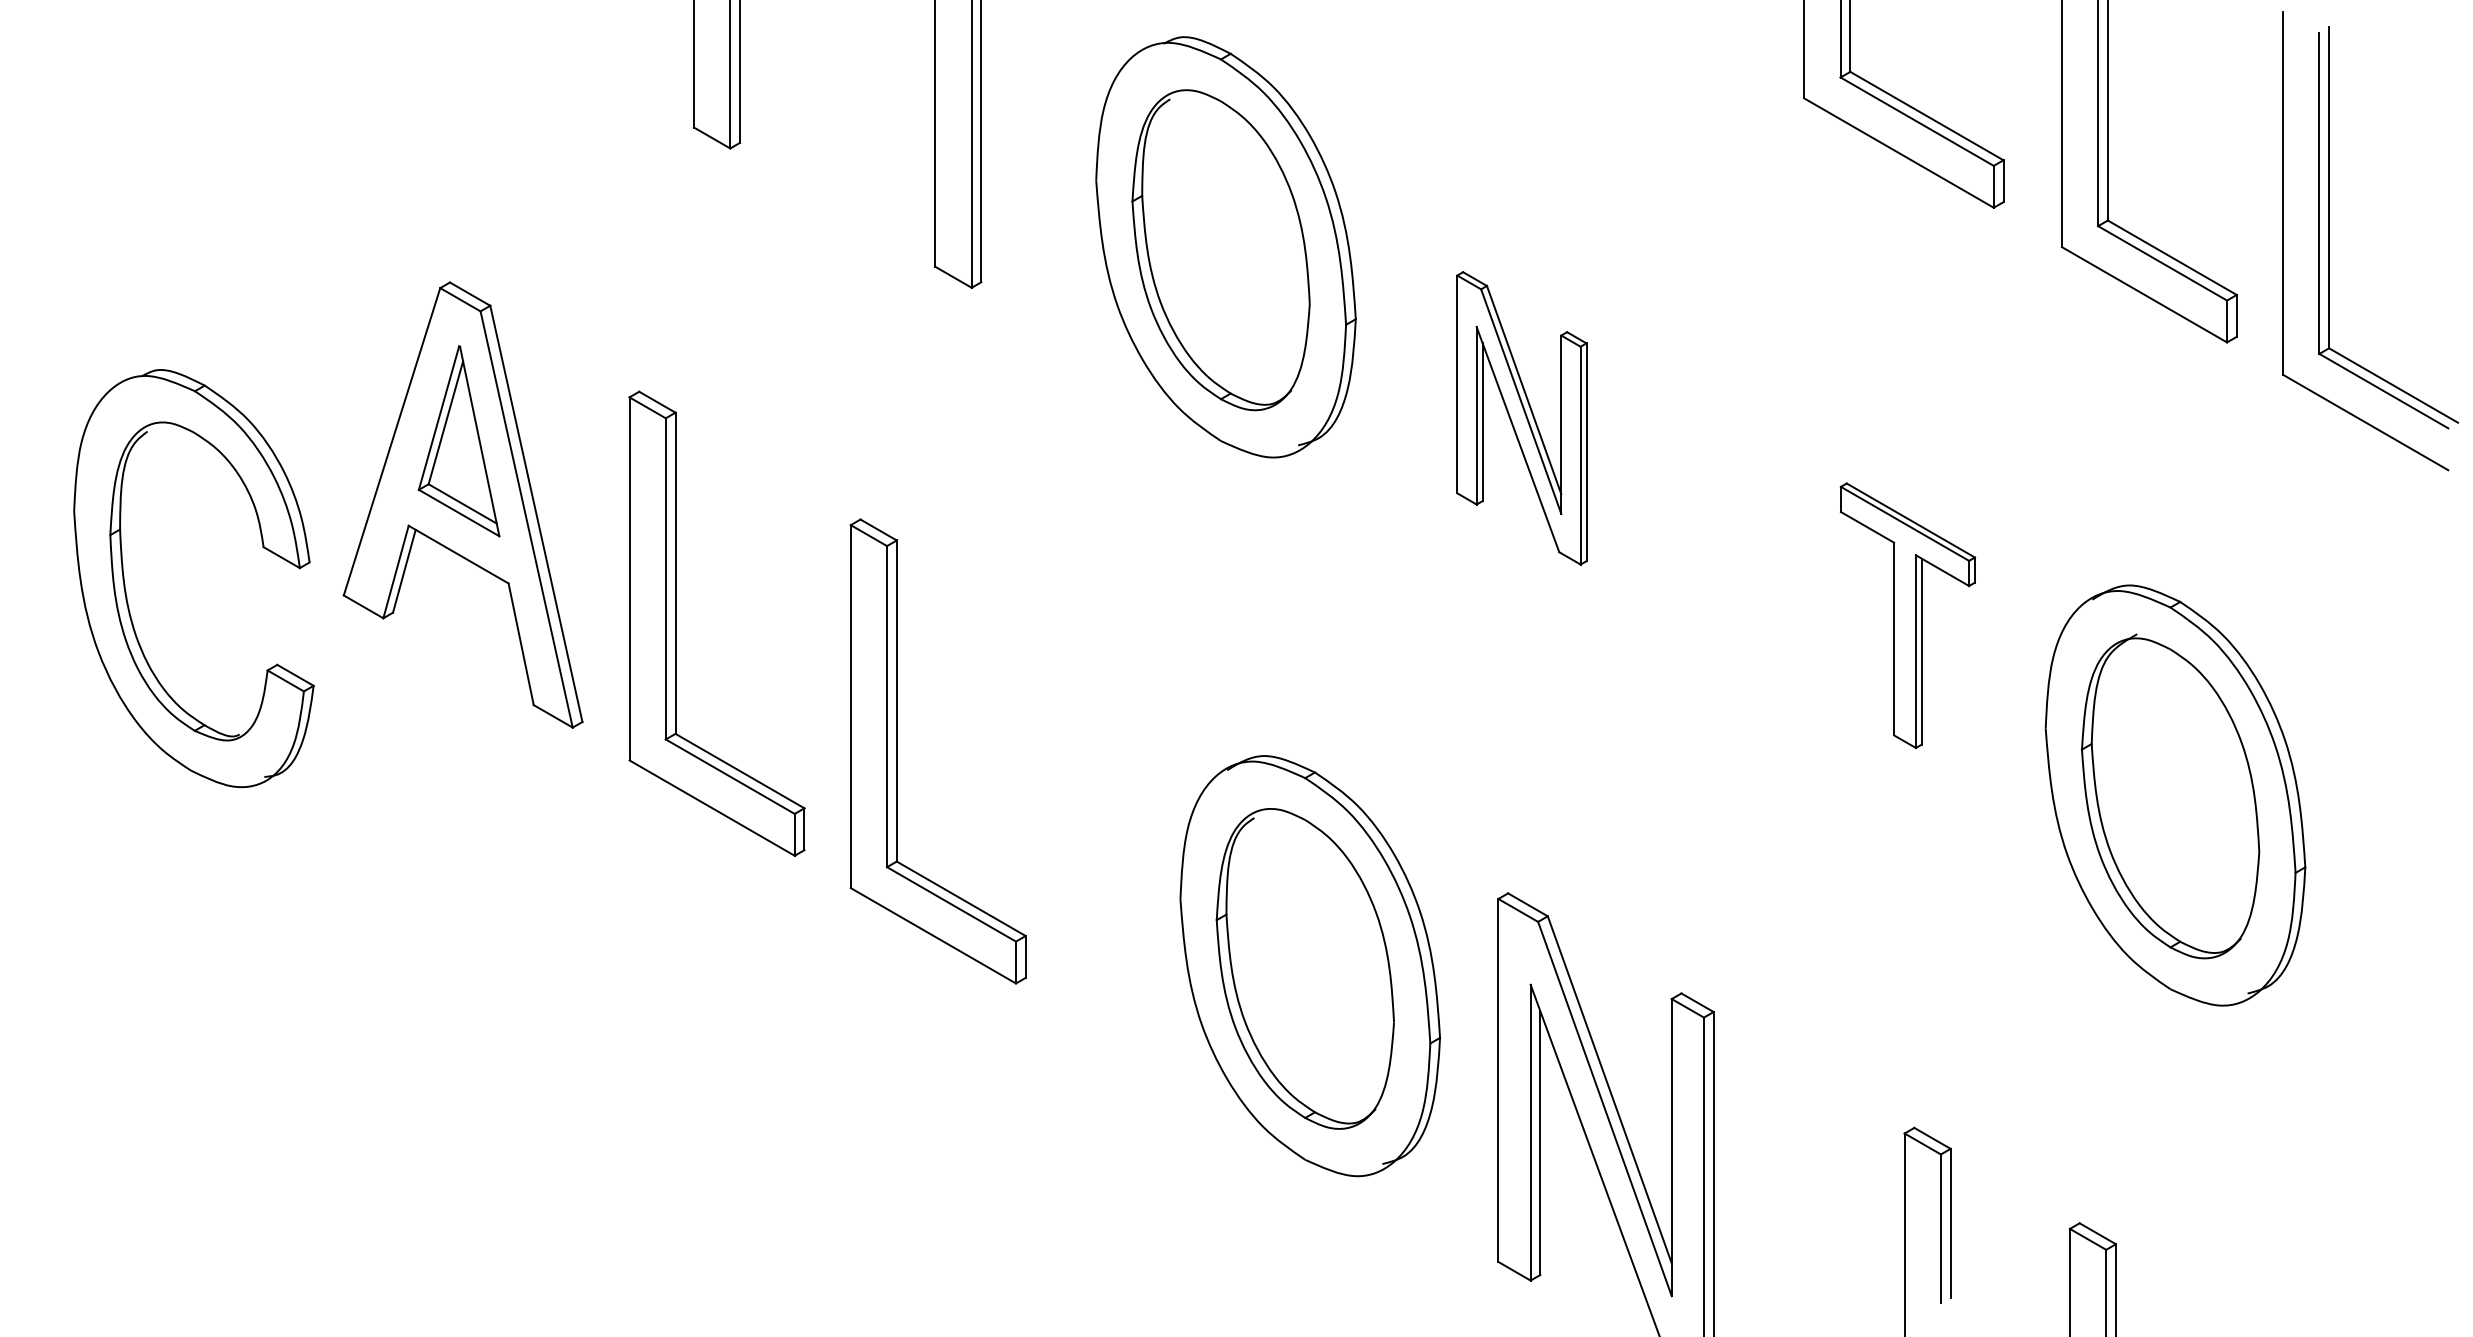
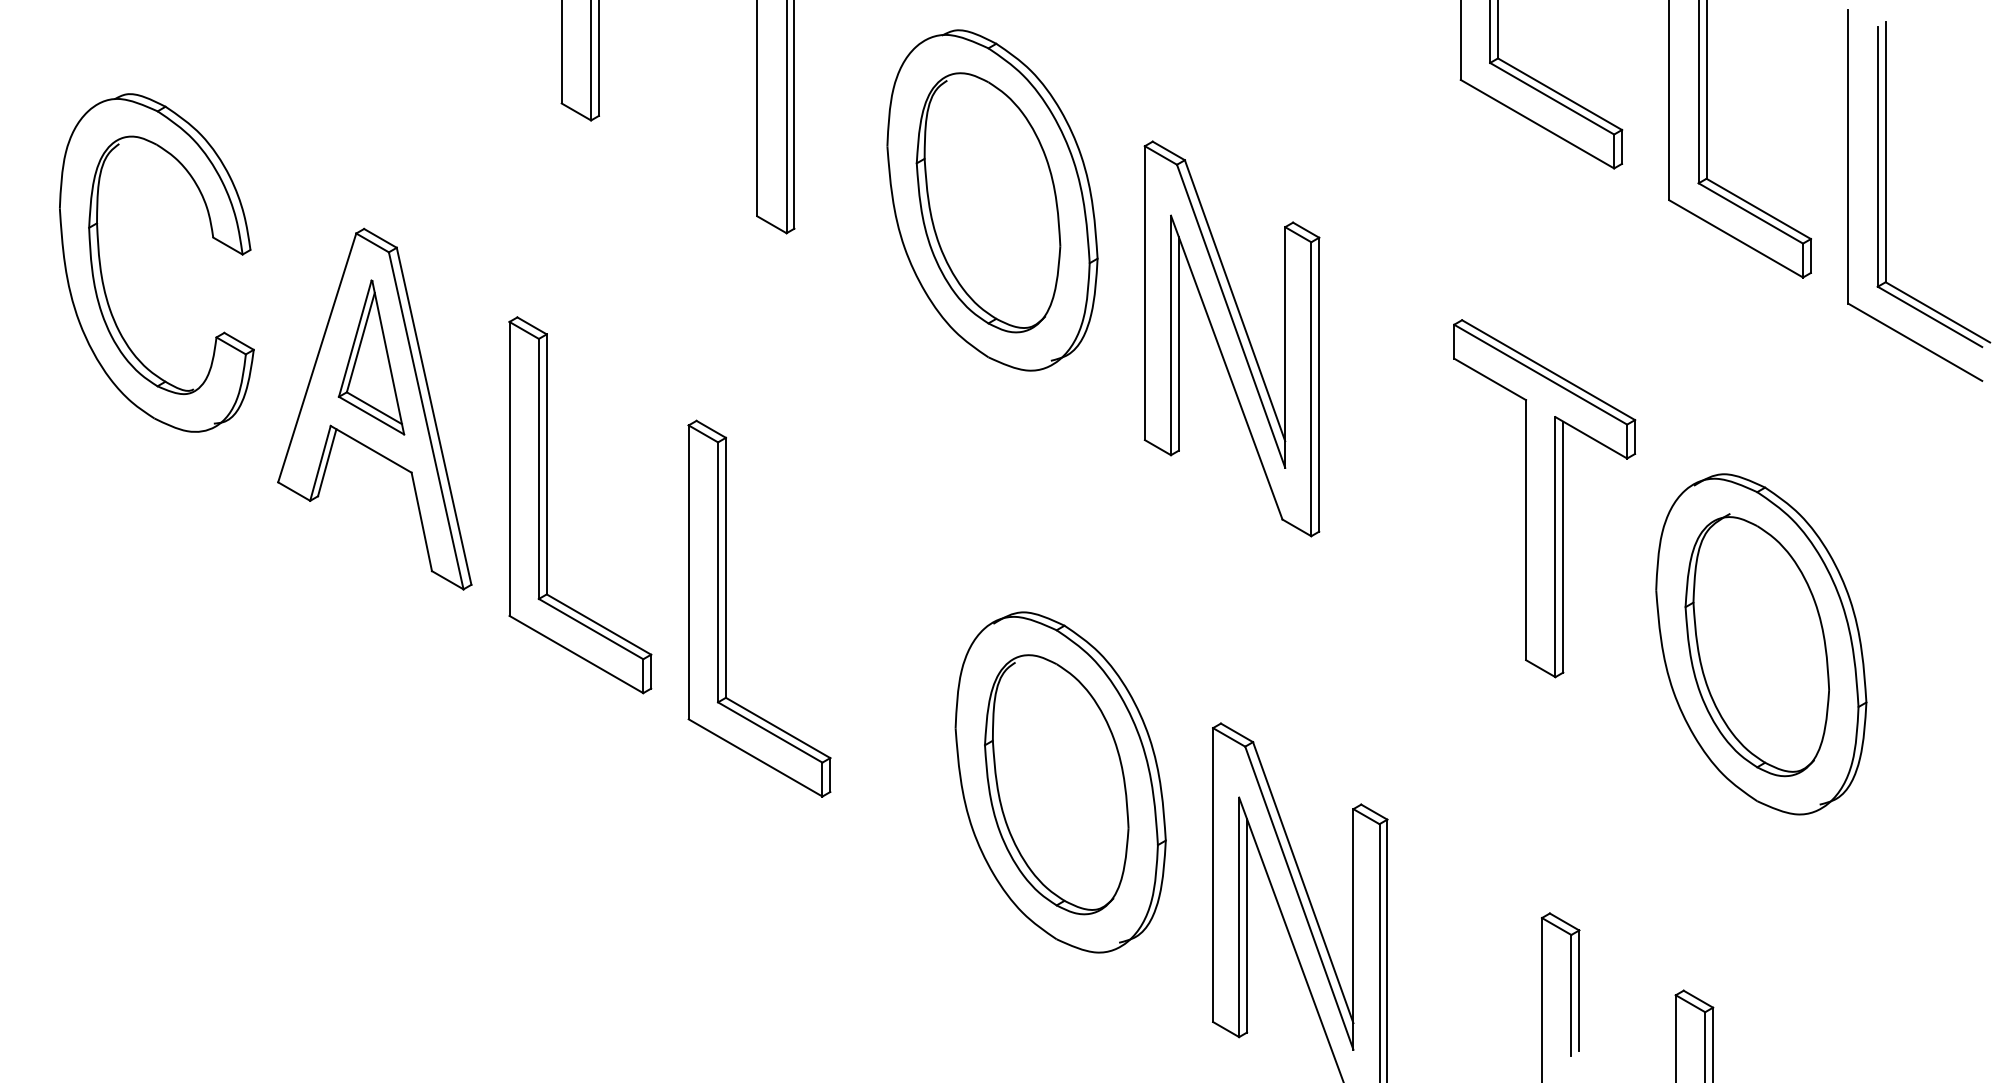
part: (1521, 418) -> (1231, 339), size x1.67
part: (125, 583) -> (101, 267), moved
part: (1907, 615) -> (1544, 498), size x1.67

